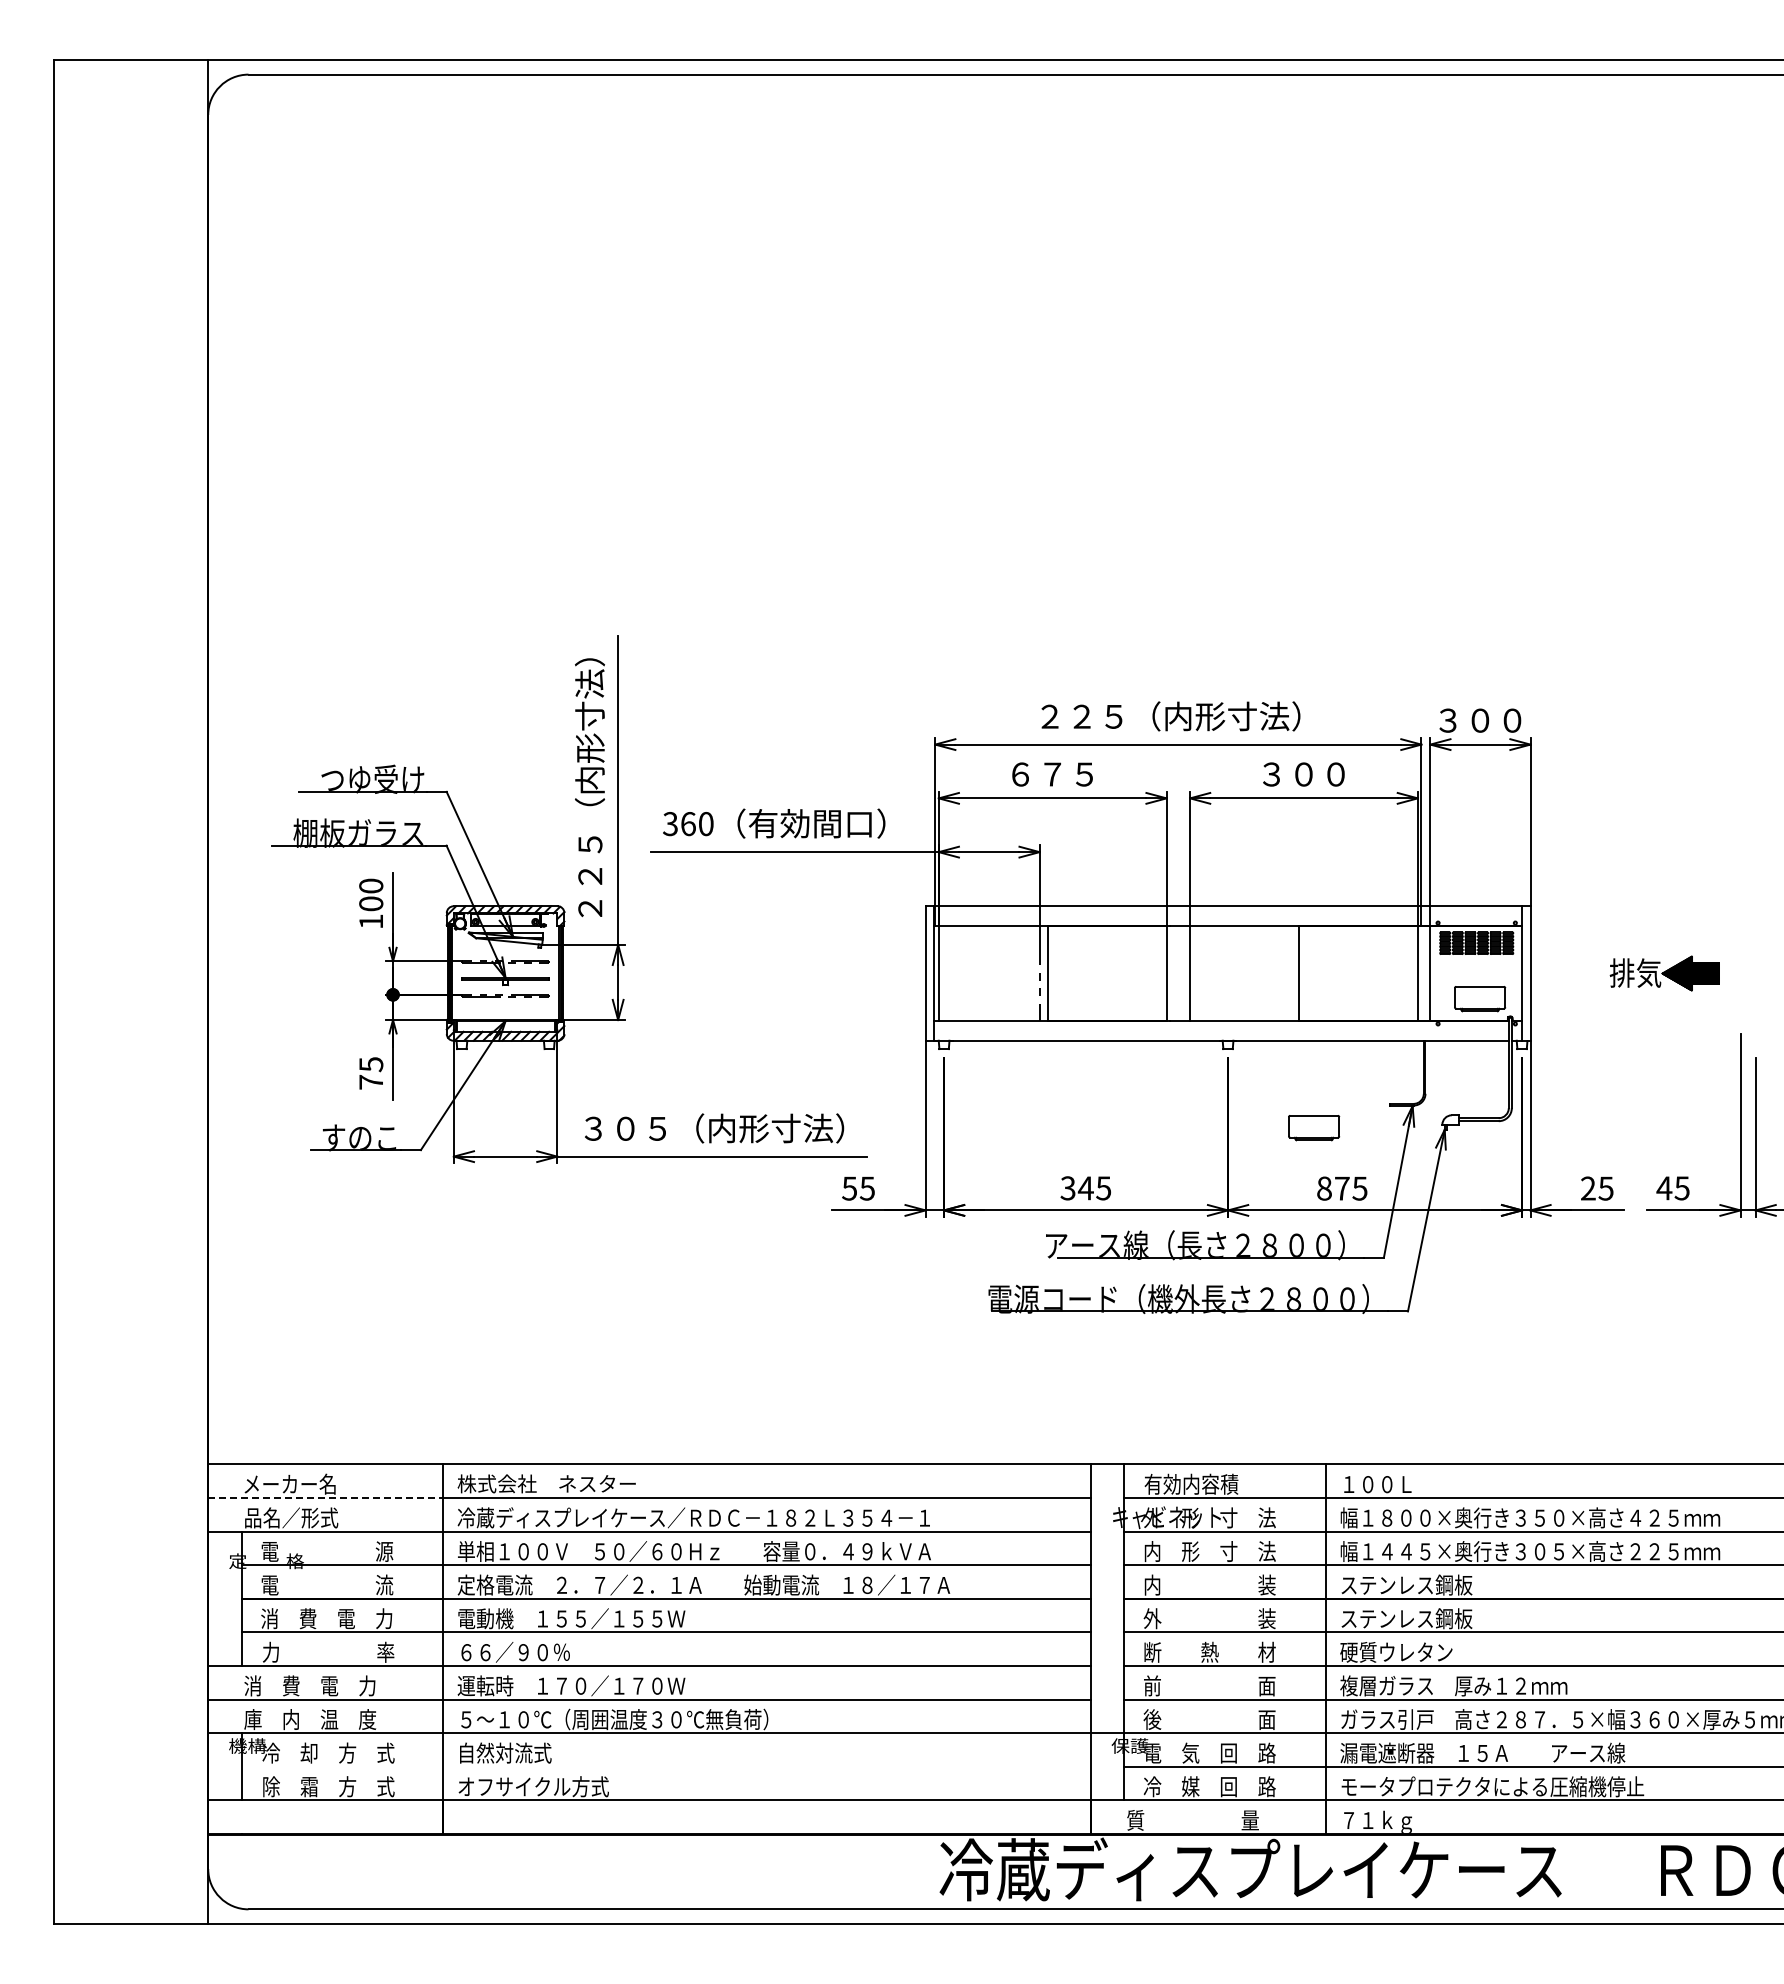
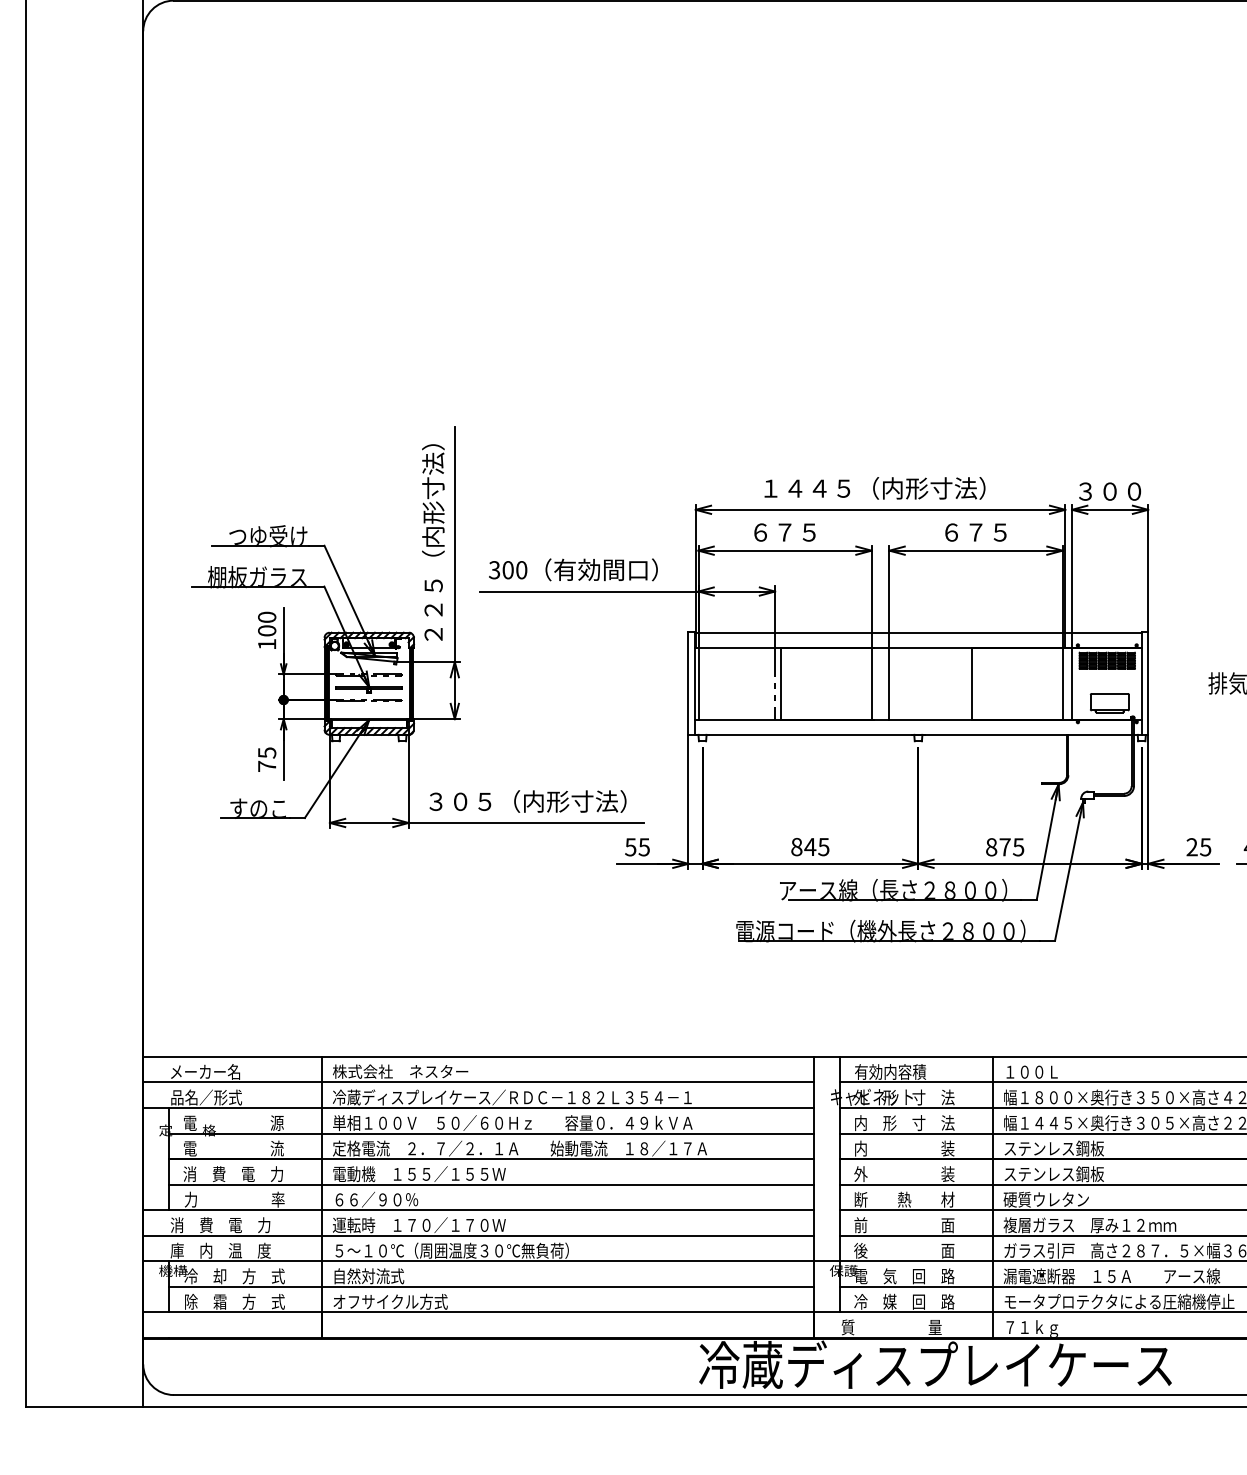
text: (1170, 716) -> (874, 488), ２２５（内形寸法） -> １４４５（内形寸法）
text: (1303, 774) -> (975, 532), ３００ -> ６７５
text: (688, 824) -> (508, 570), 360 -> 300
part: (1314, 1128) -> (984, 801), removed
text: (1067, 1188) -> (796, 847), 345 -> 845
line: (325, 1498) -> (232, 1082), dashed -> solid
line: (665, 1766) -> (490, 1286), added

